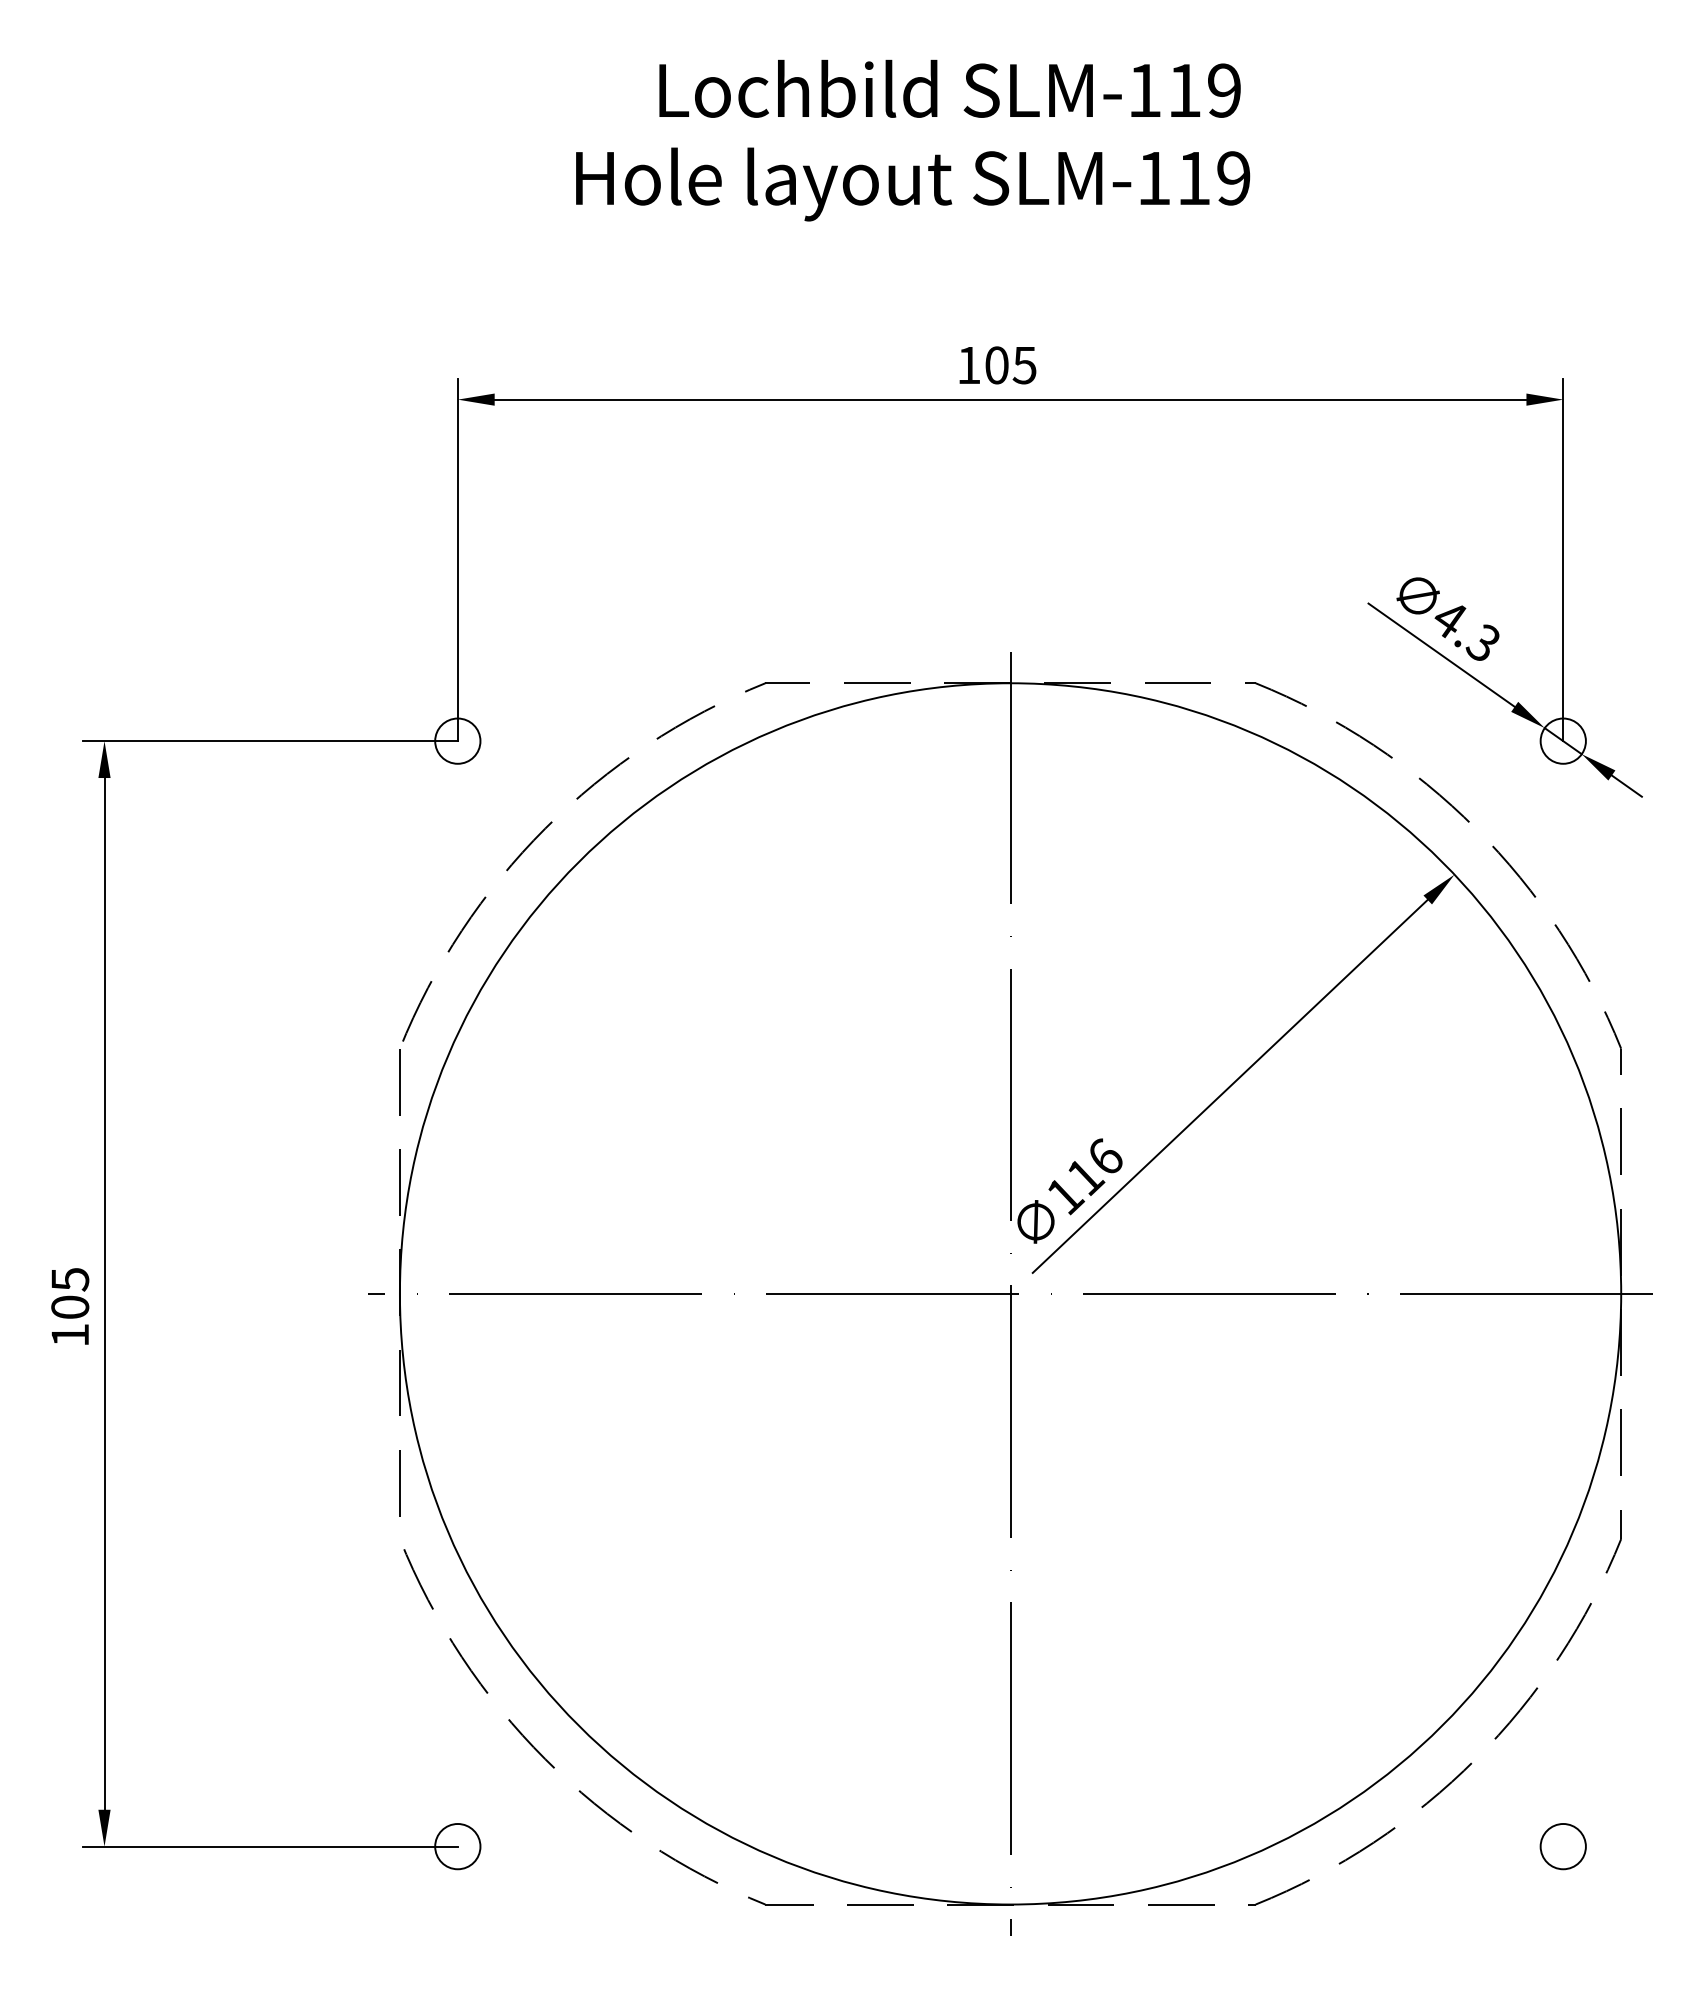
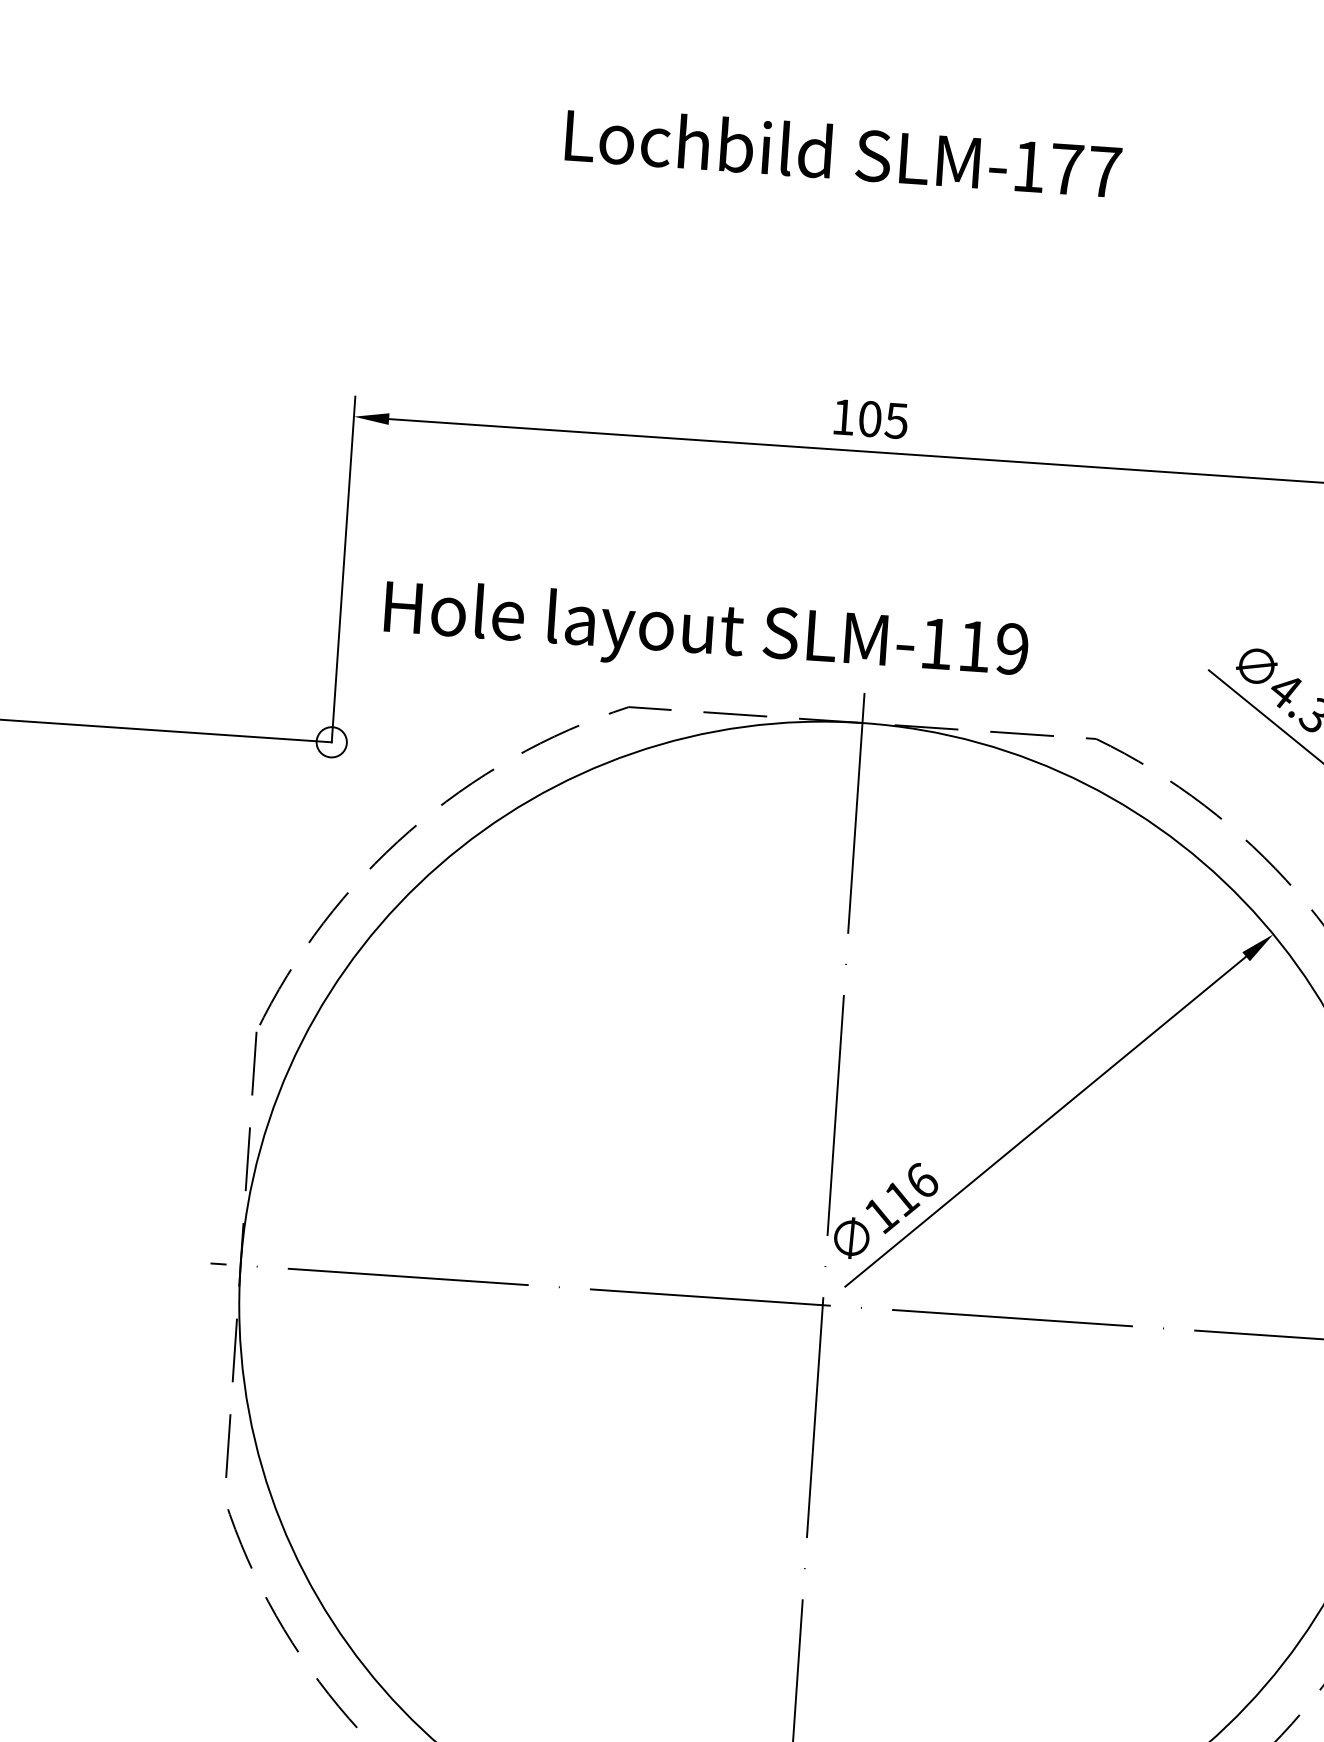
text: (1204, 90) -> (1085, 170), SLM-119 -> SLM-177
text: (913, 184) -> (706, 634), moved
circle: (457, 740) -> (331, 741), size x0.7

